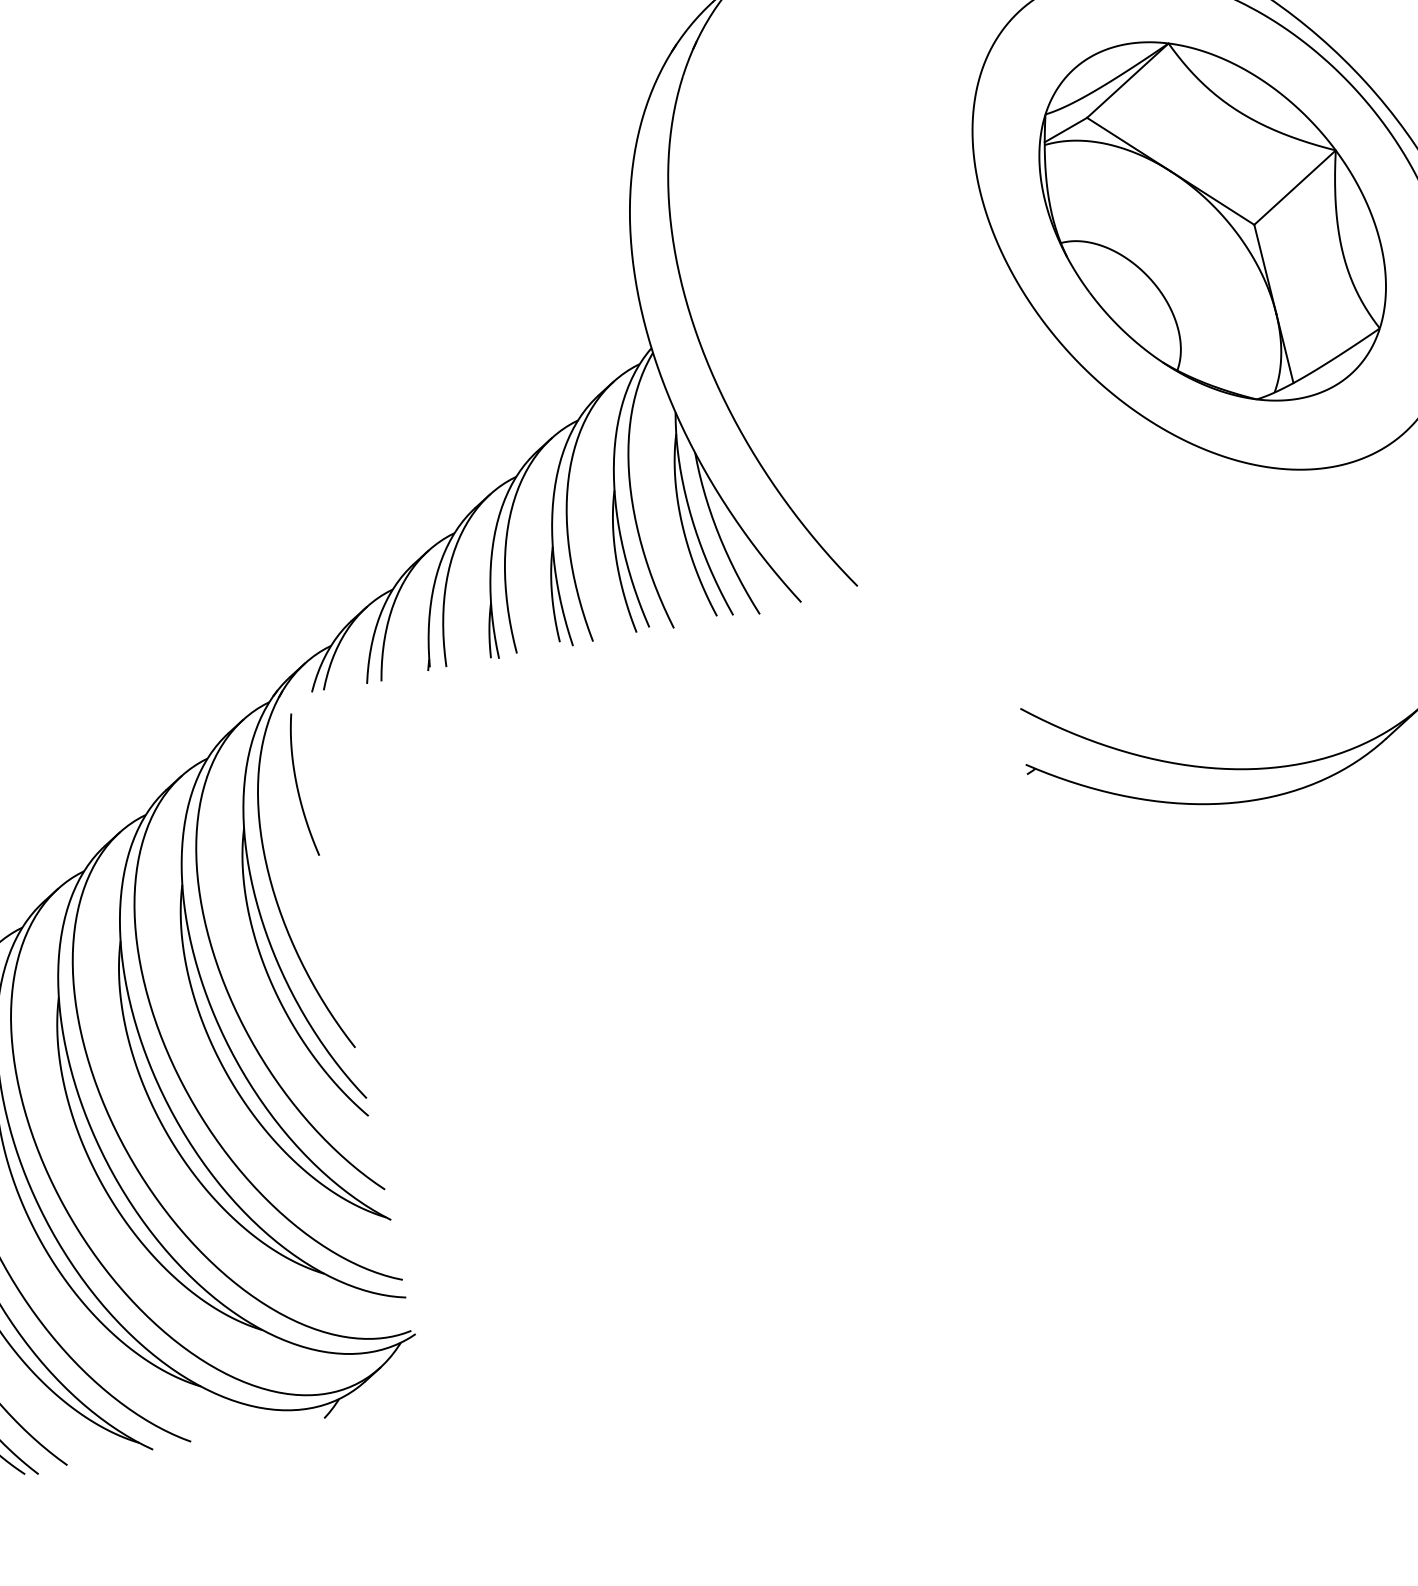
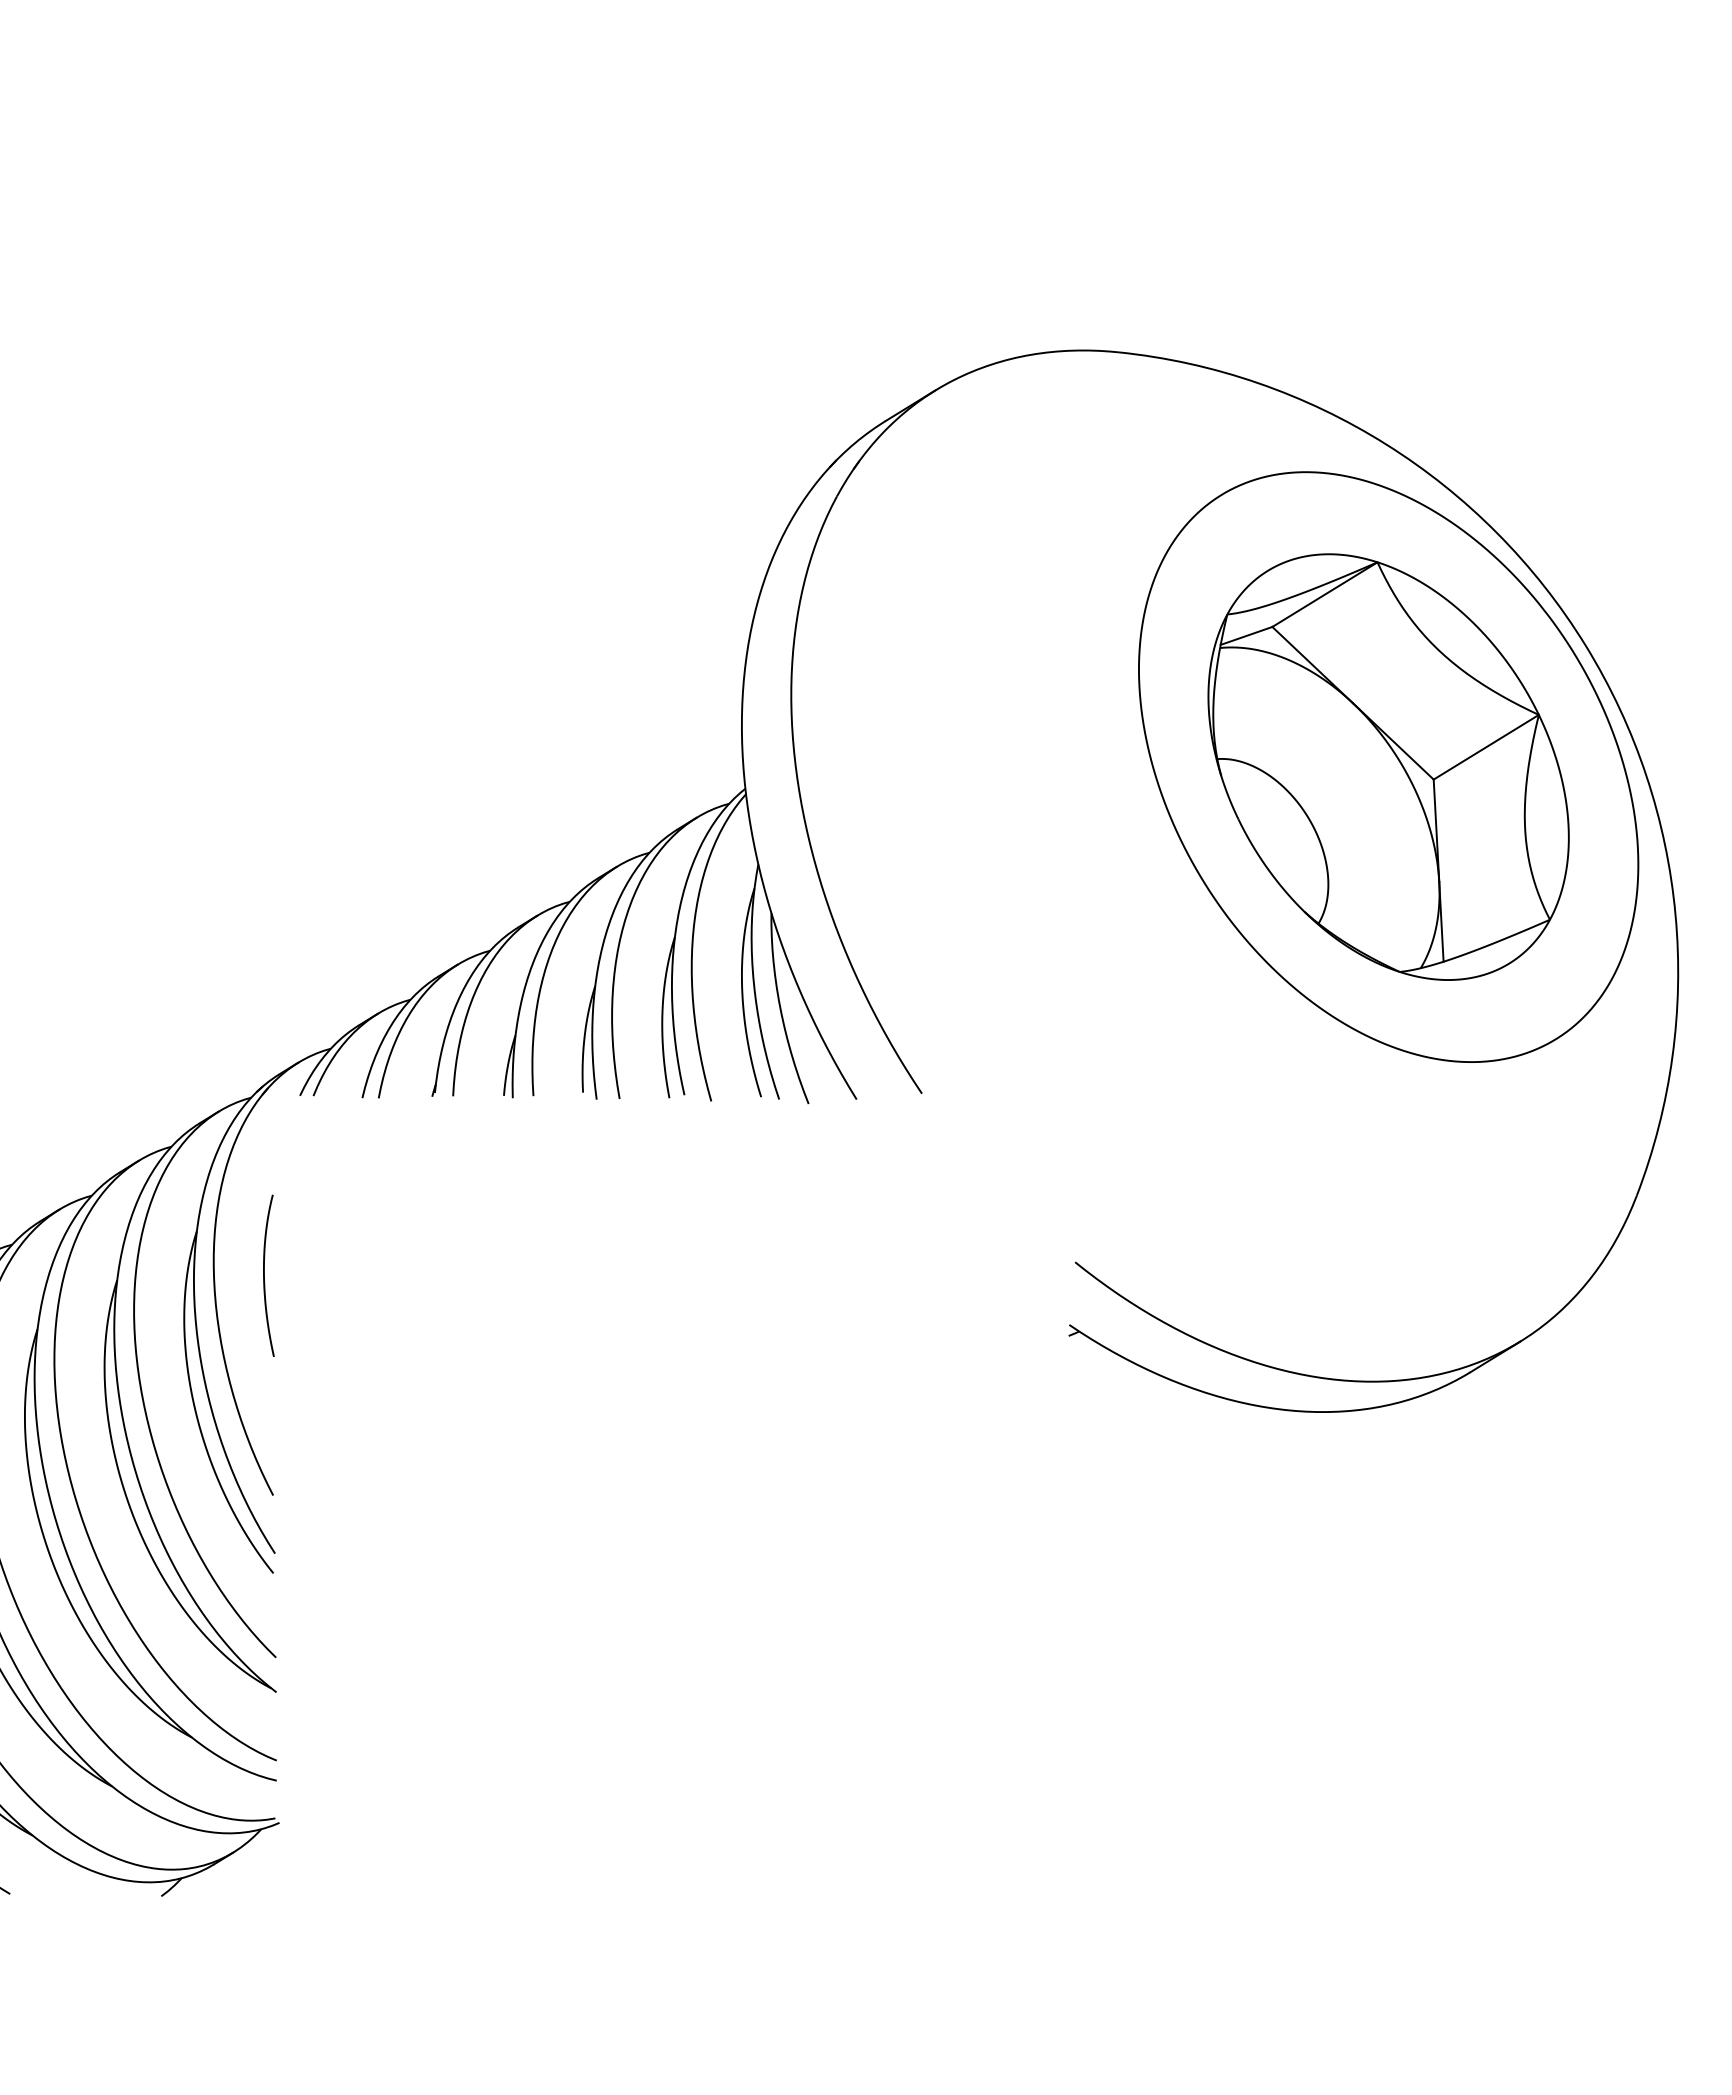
curve: (297, 785) -> (264, 1275), moved

